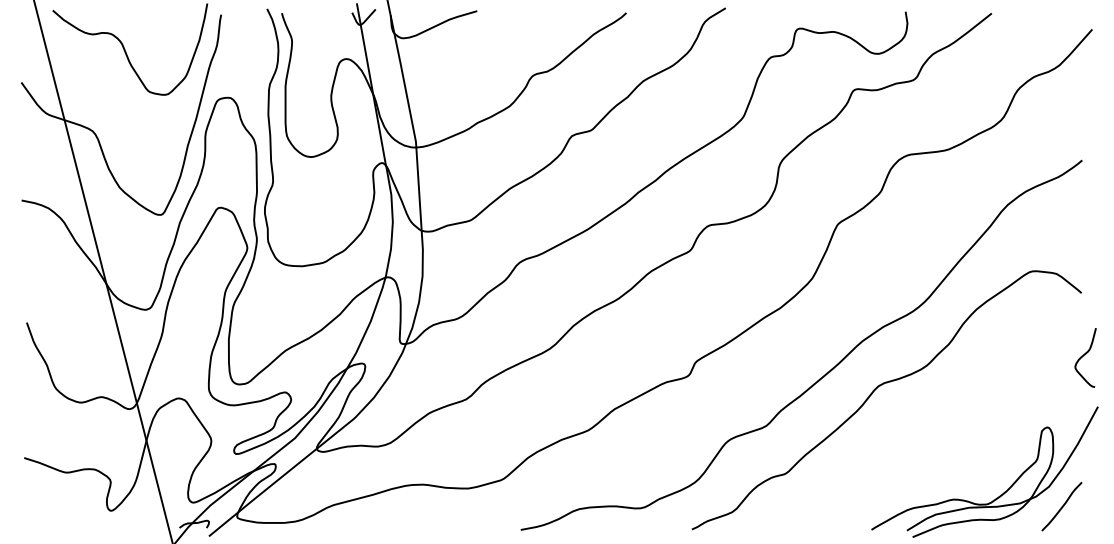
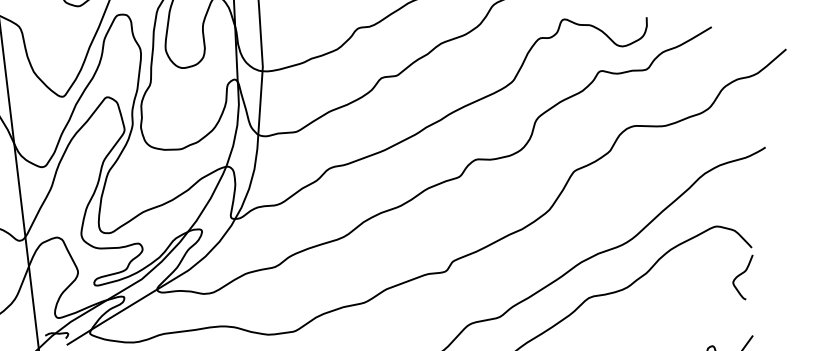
curve: (1085, 355) -> (742, 274), moved

